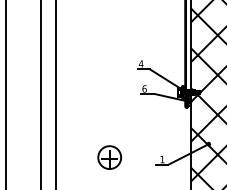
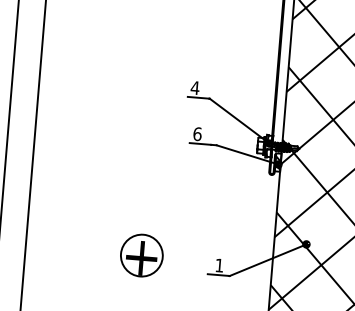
part: (109, 157) -> (141, 255), moved

